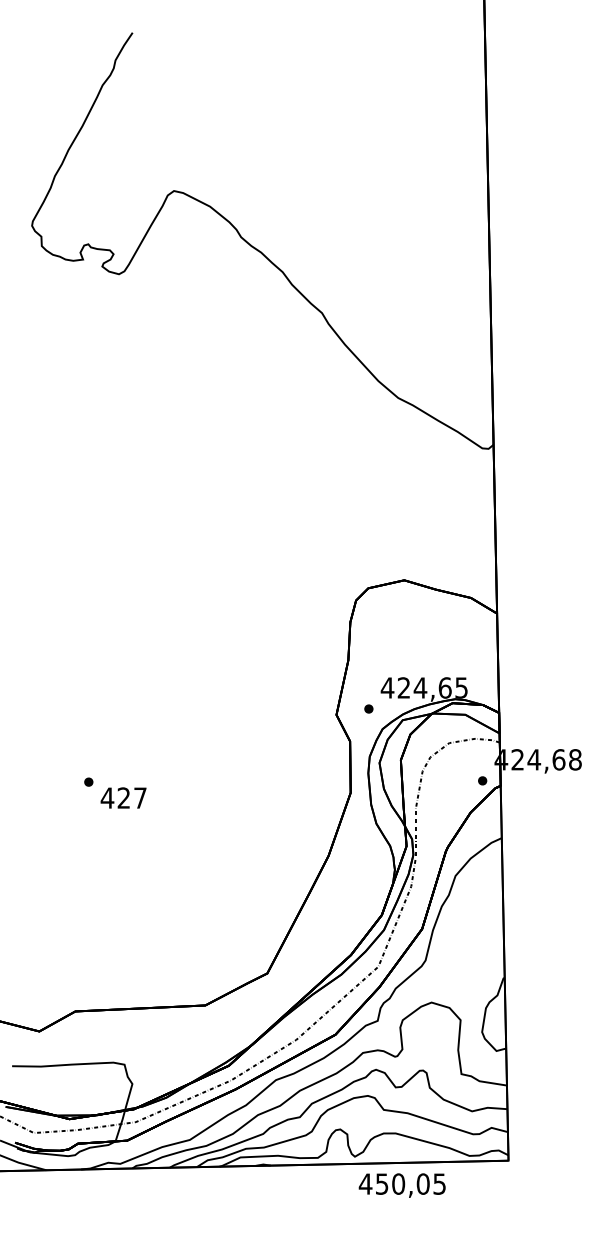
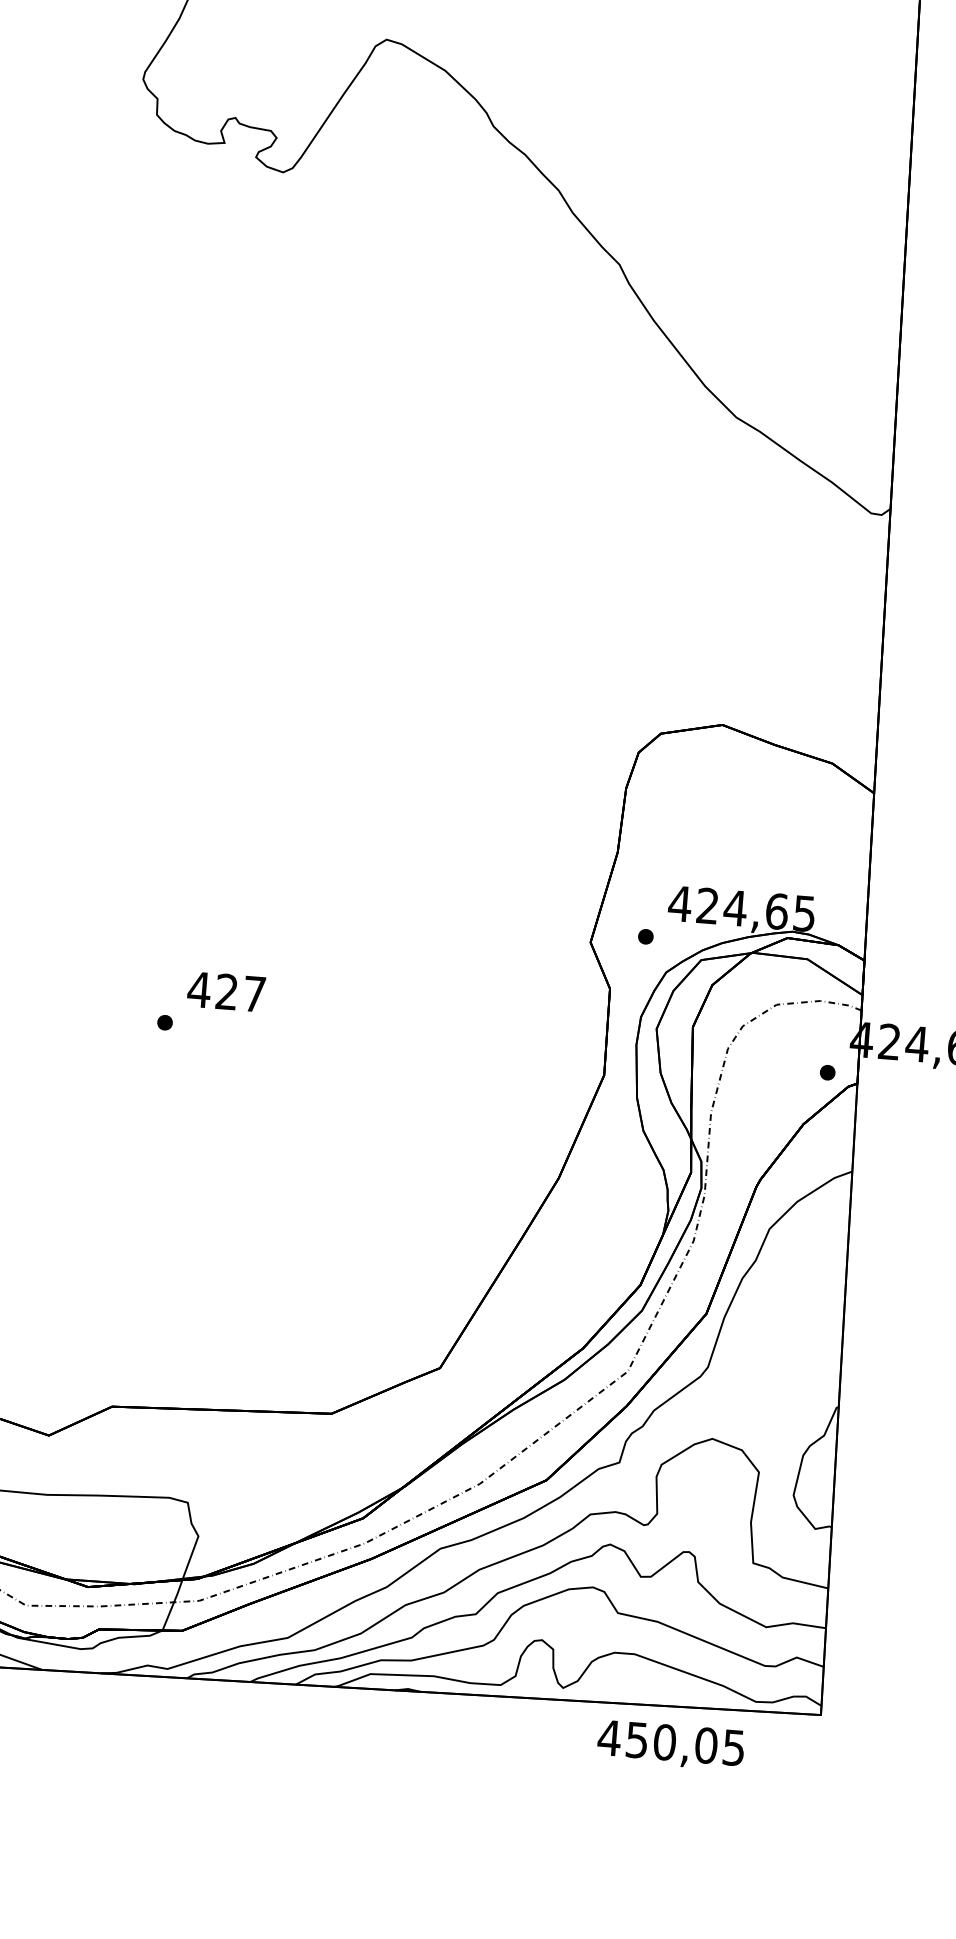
text: (123, 797) -> (226, 990), moved
text: (401, 1185) -> (669, 1745), moved

